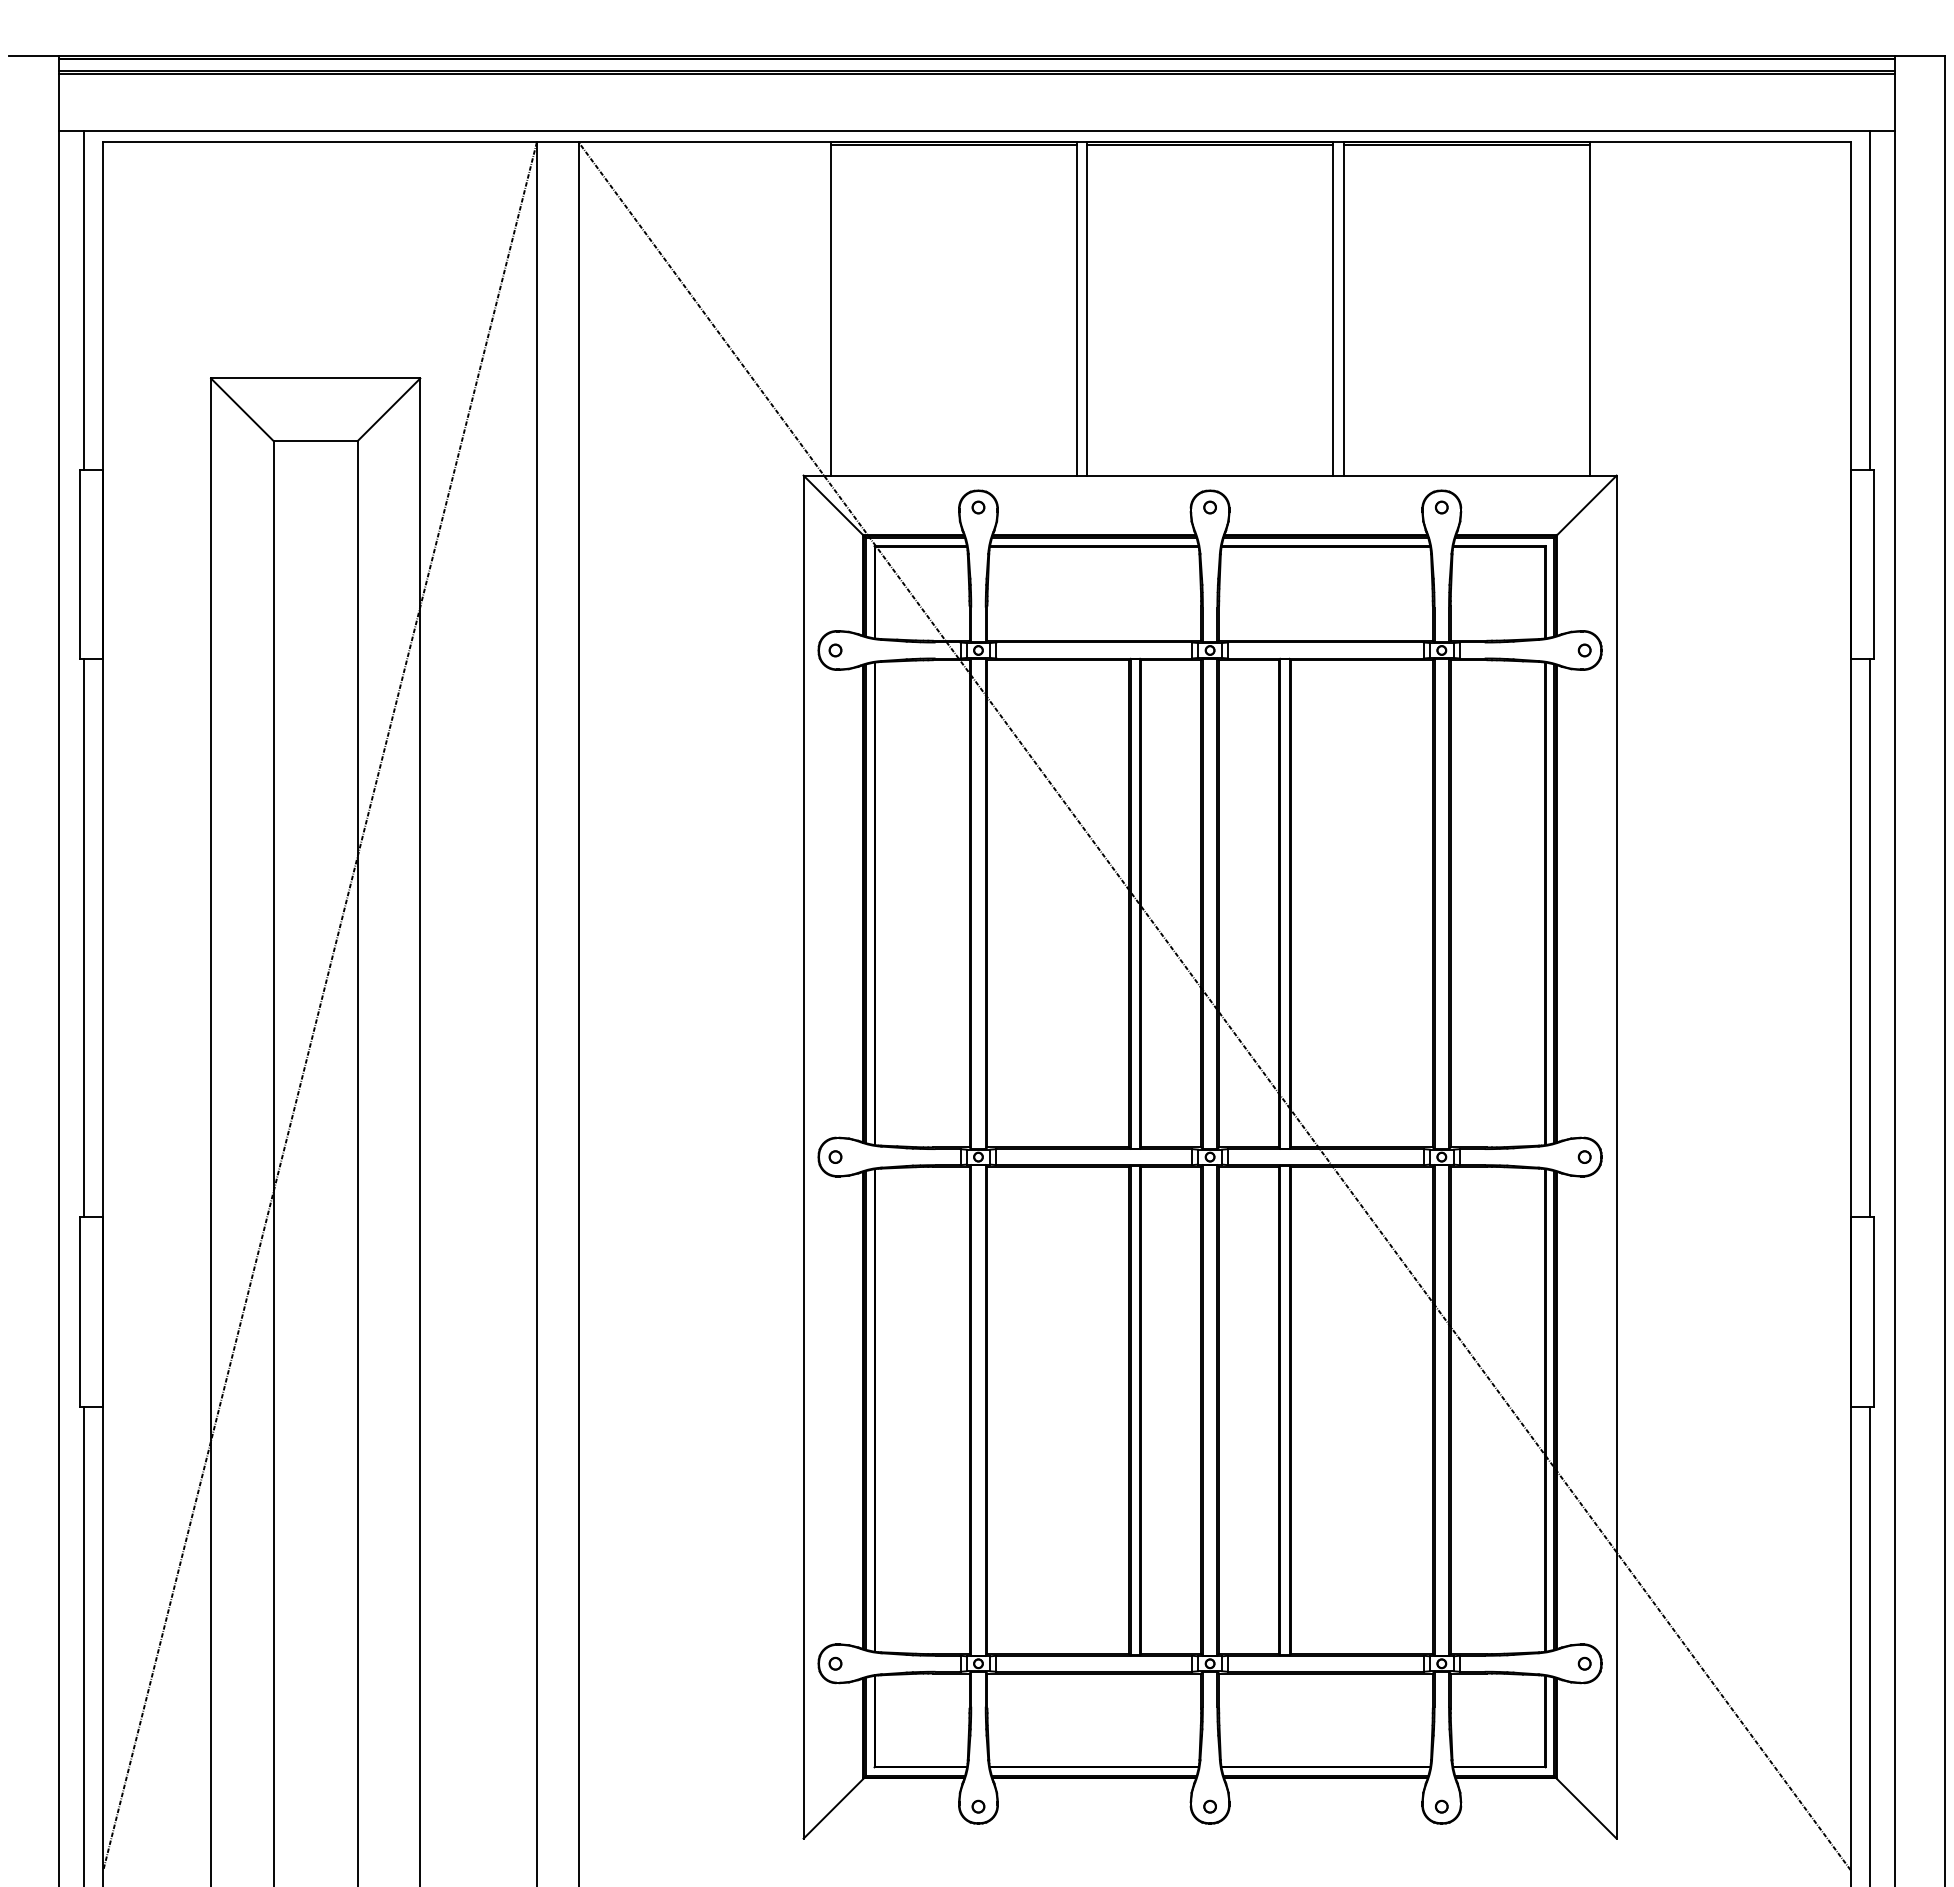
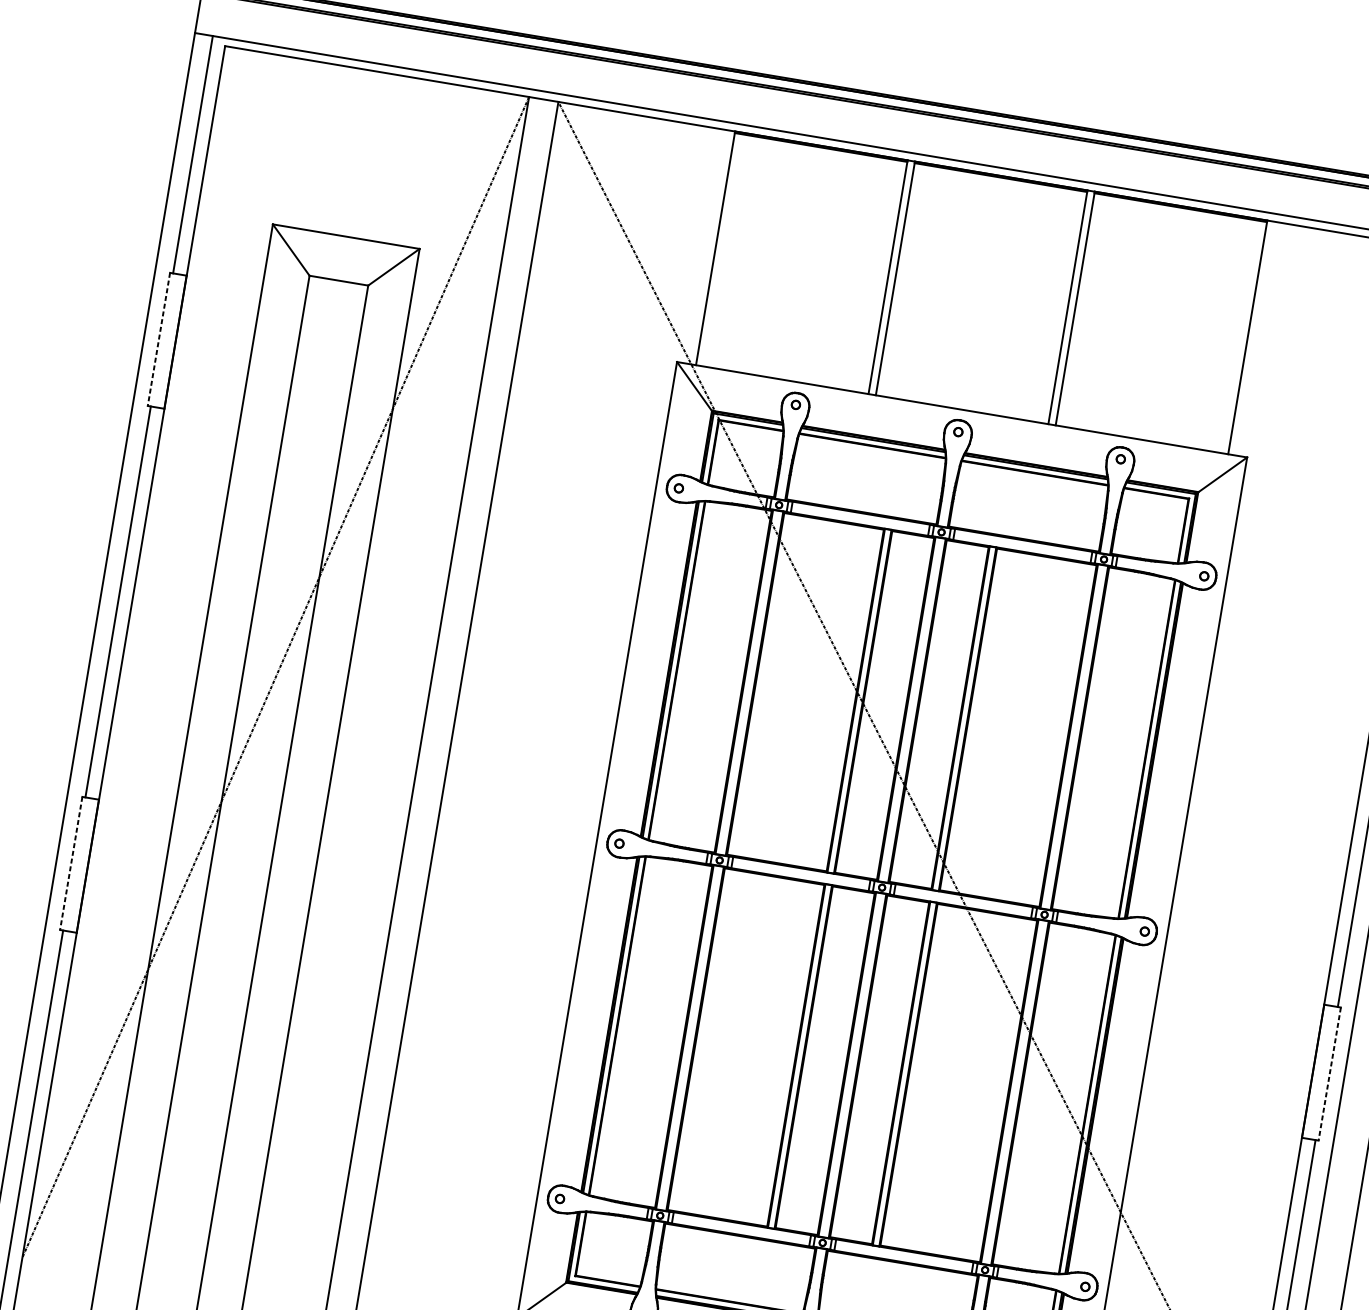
line: (79, 564) -> (158, 339), solid -> dashed
line: (79, 1311) -> (71, 863), solid -> dashed
line: (1874, 1311) -> (1329, 1073), solid -> dashed

